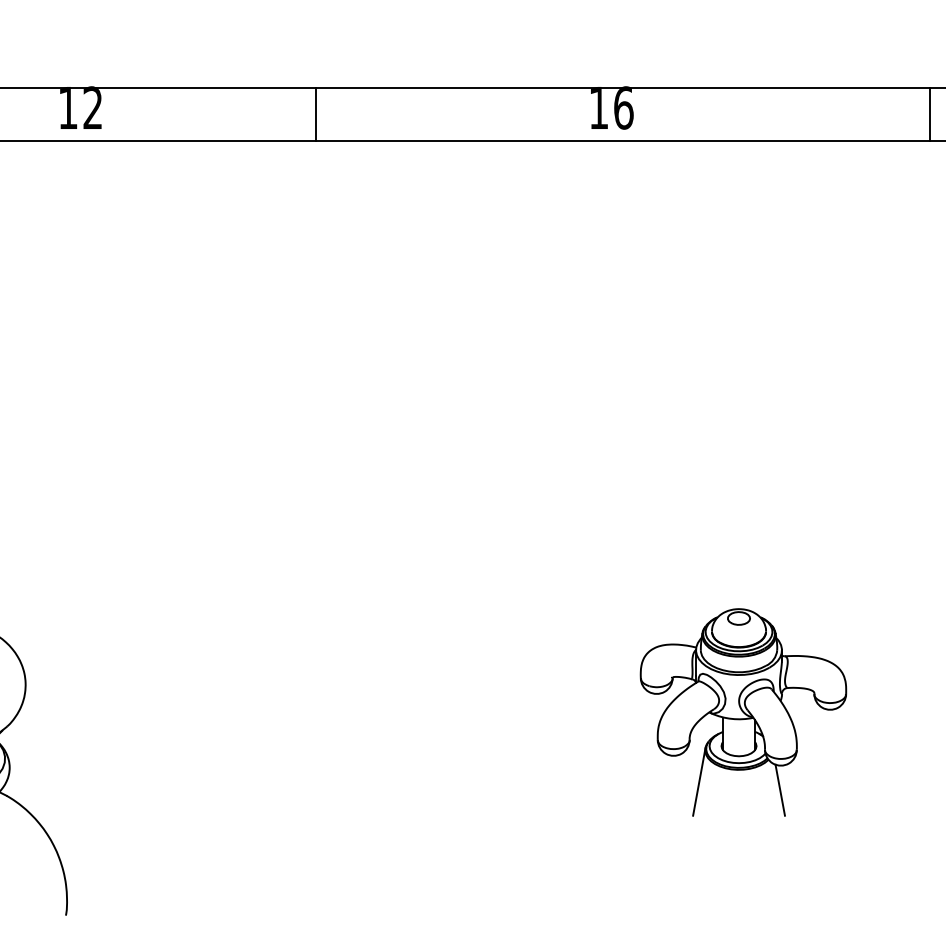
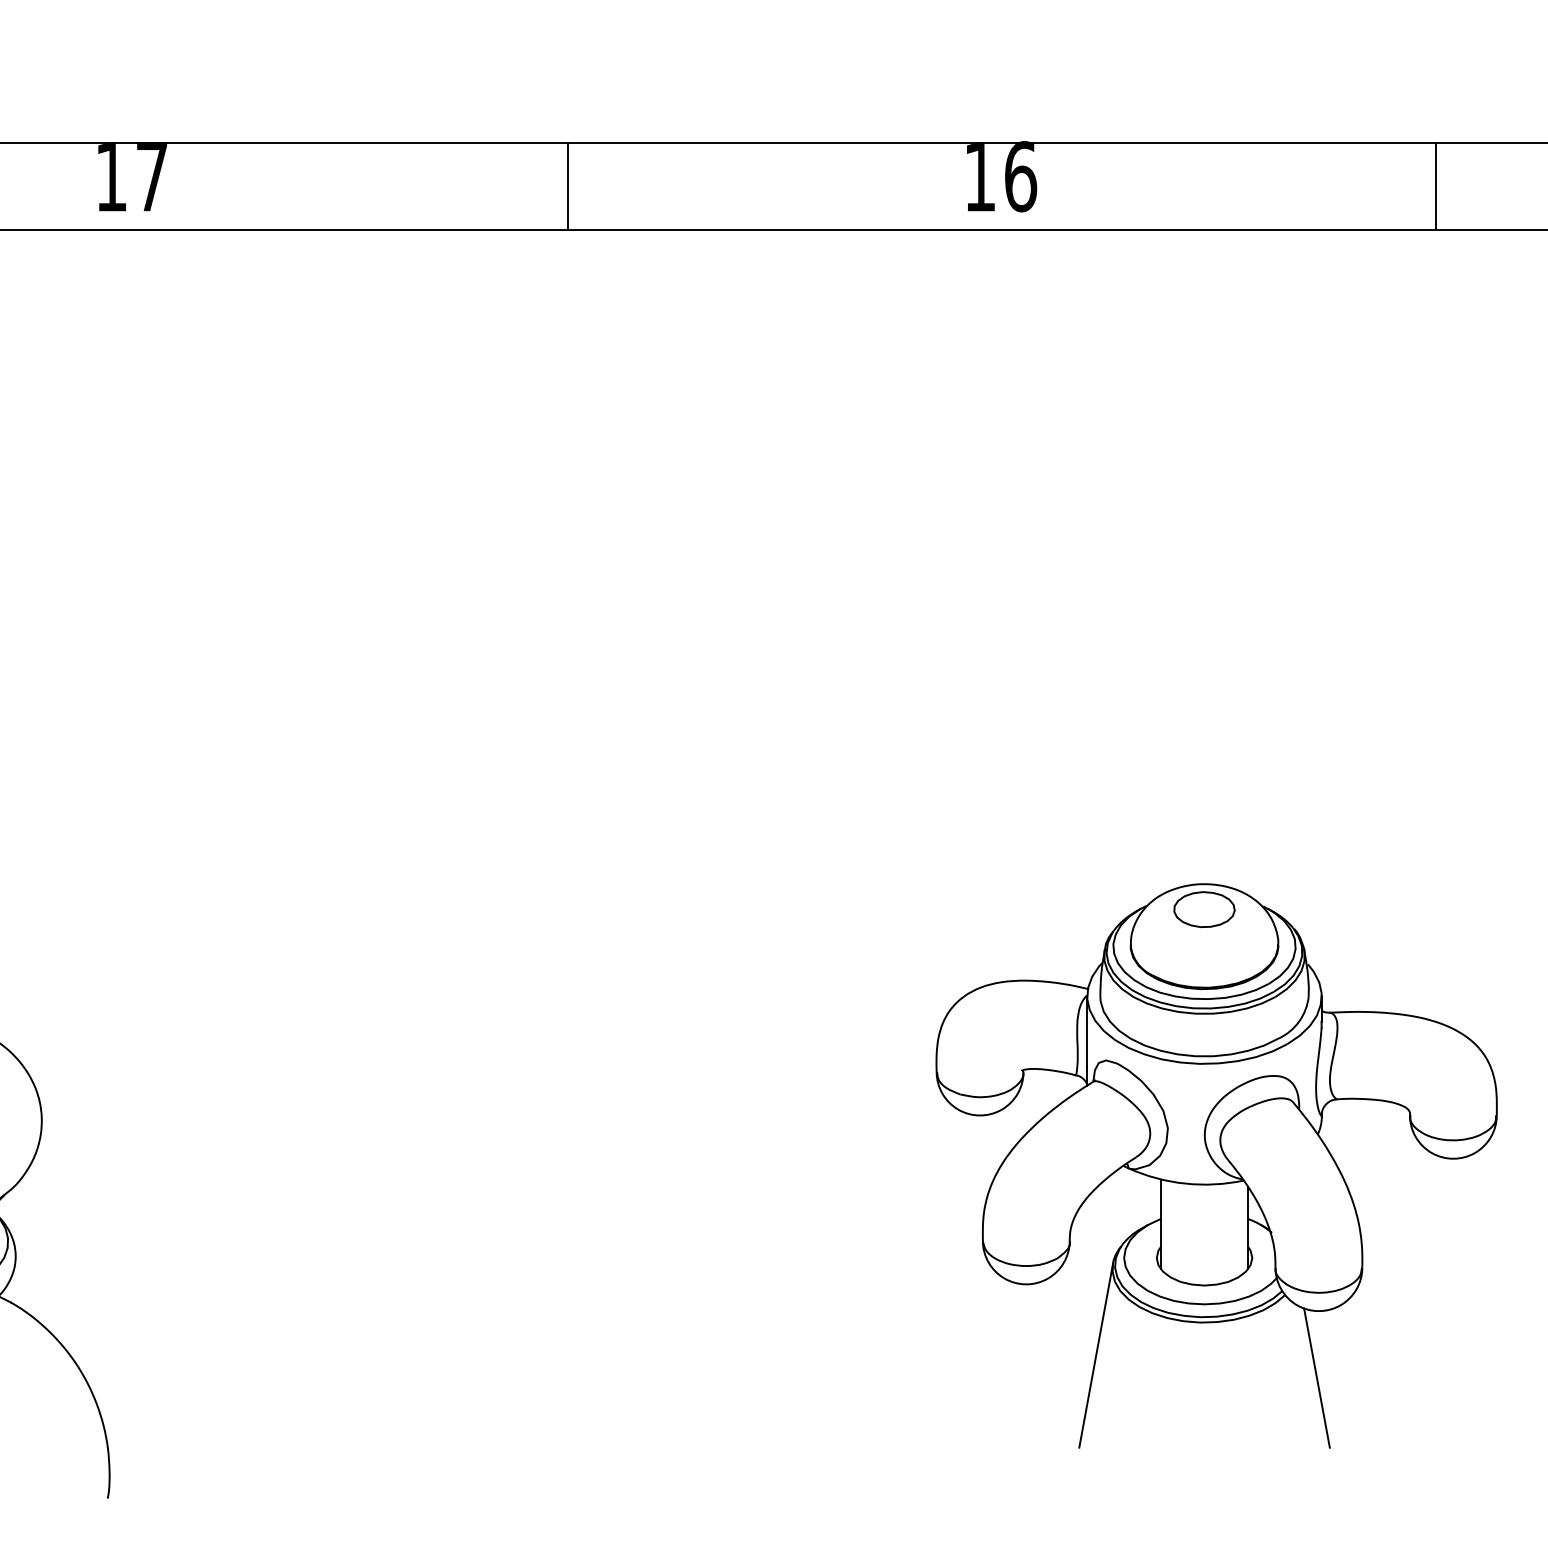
text: (92, 107) -> (151, 175), 12 -> 17
line: (315, 113) -> (566, 185), moved
line: (929, 113) -> (1436, 185), moved
part: (743, 712) -> (1216, 1166), size x1.67

